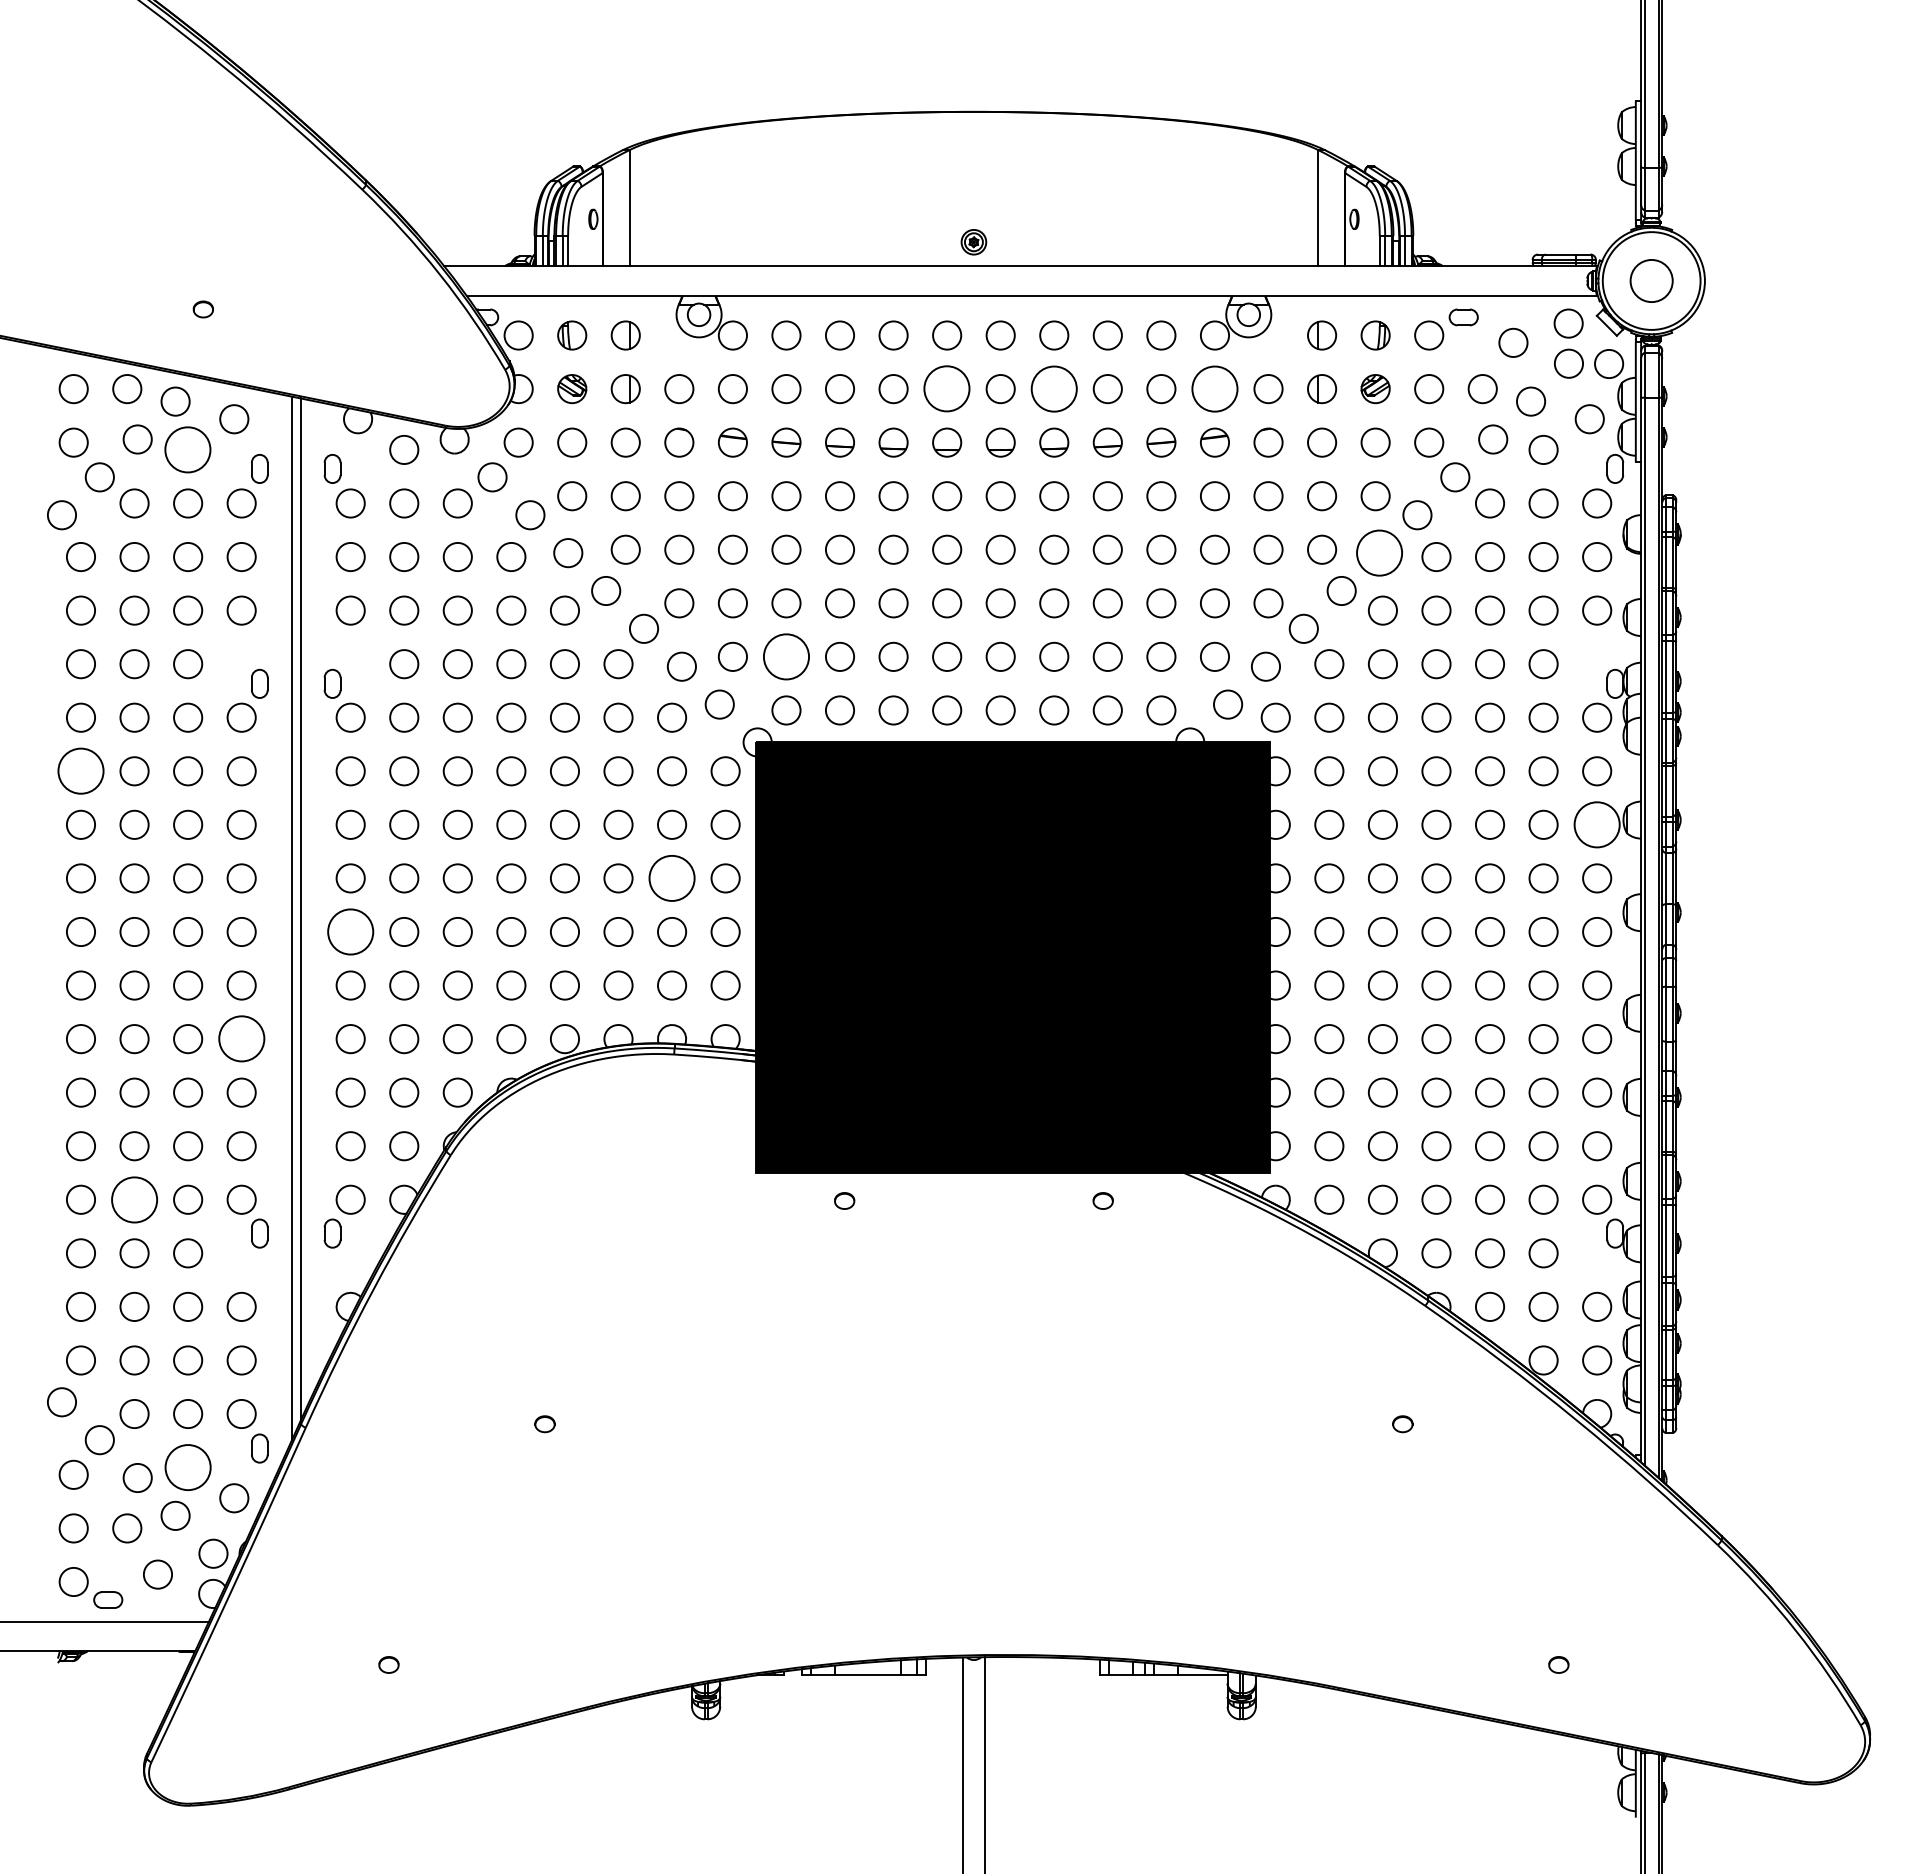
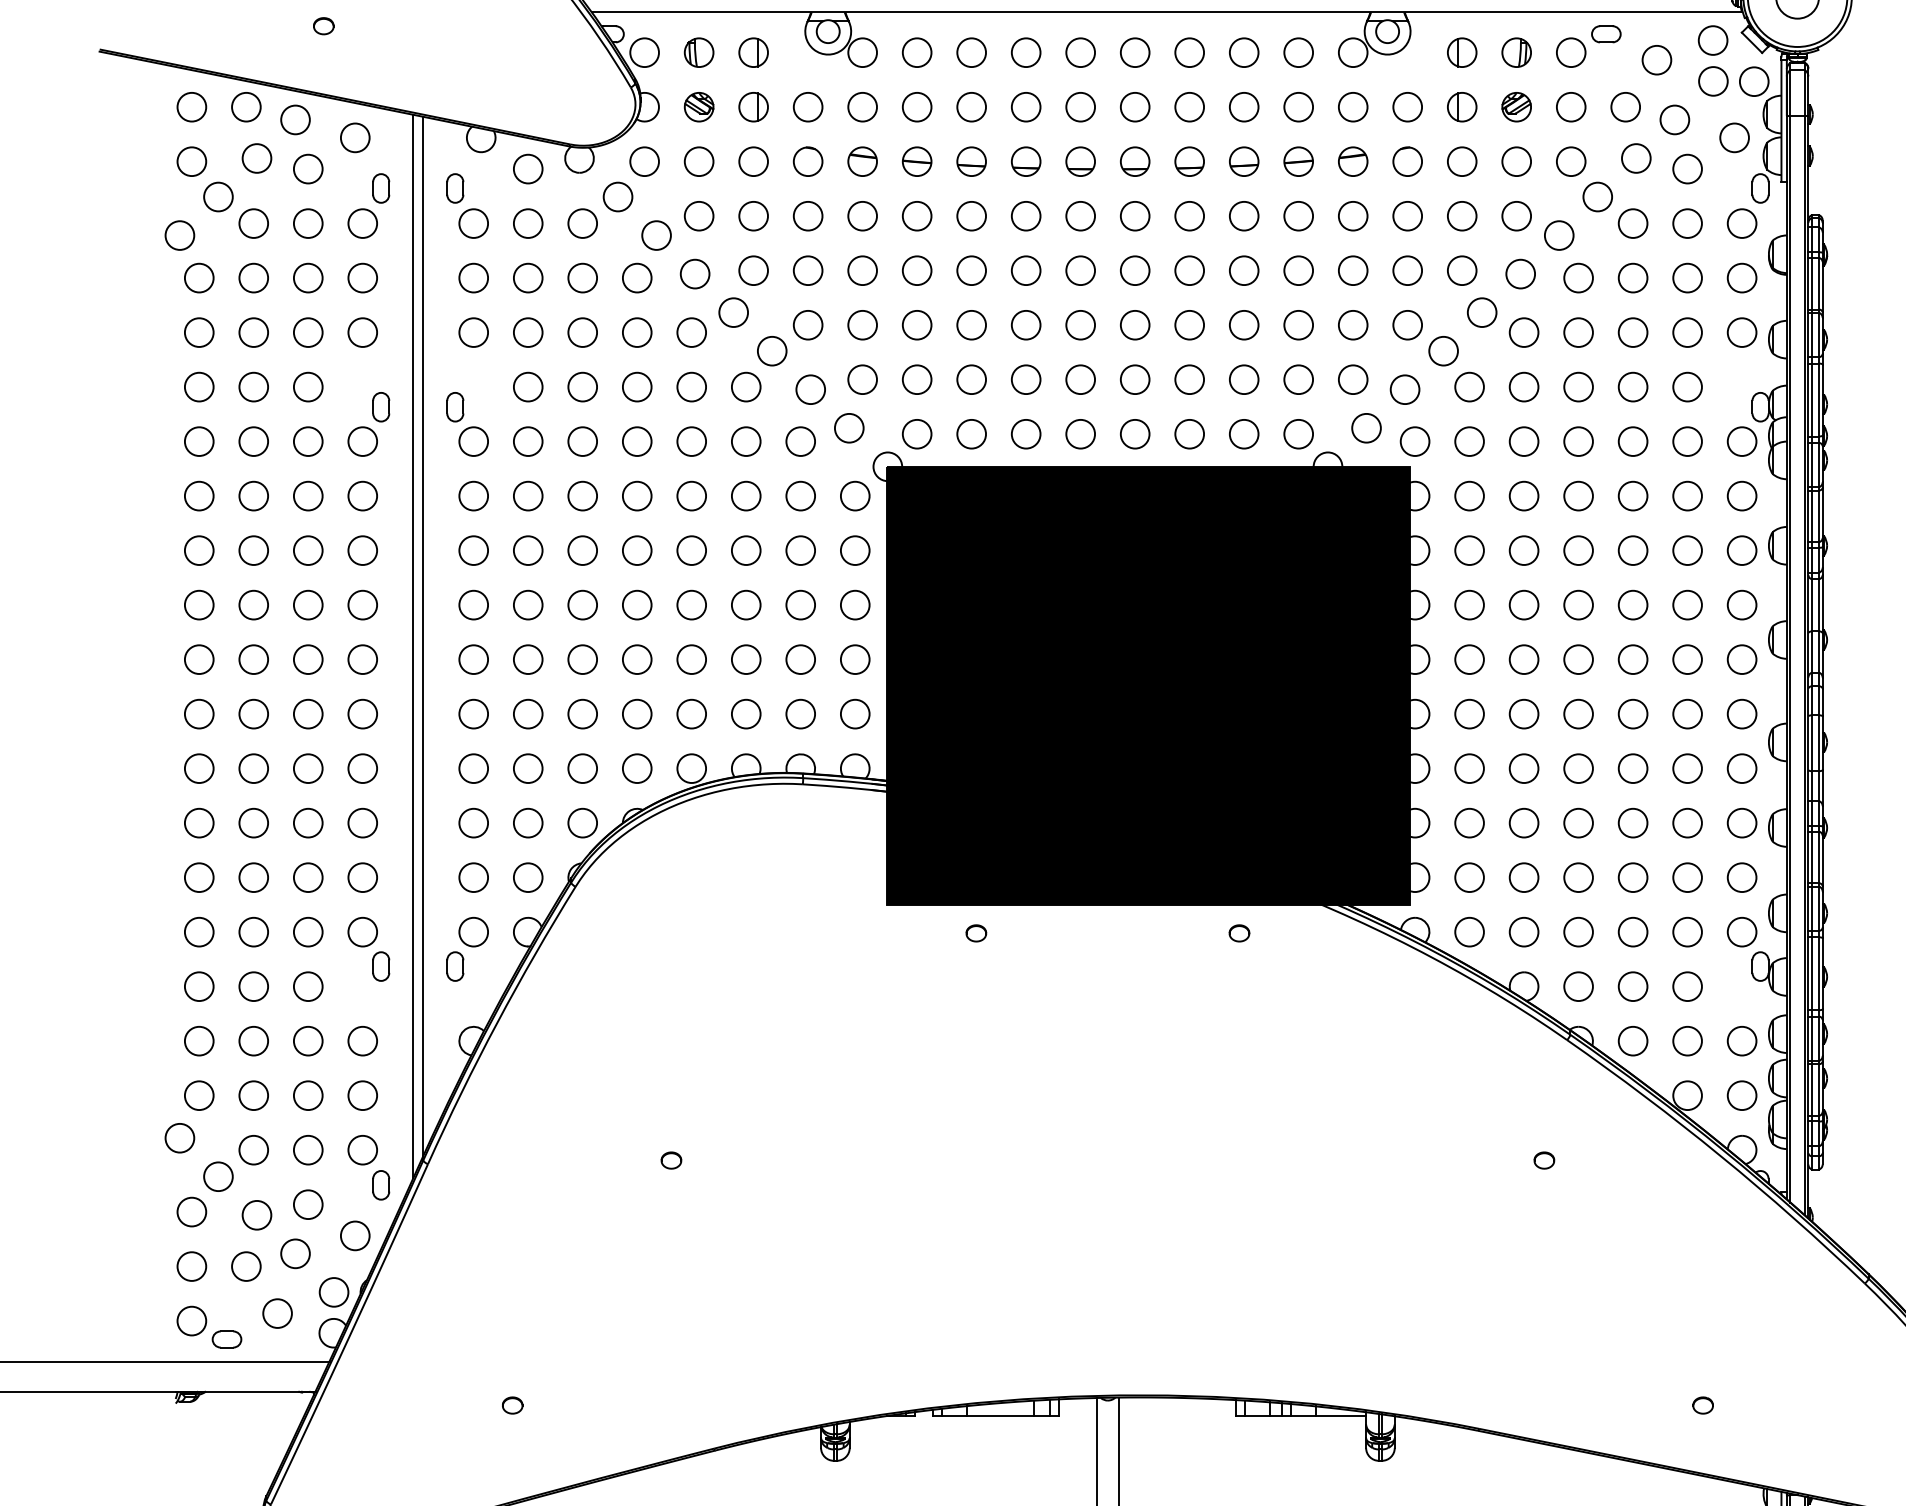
circle: (947, 389) -> (1081, 107), size x0.62
circle: (1054, 389) -> (1189, 107), size x0.62
circle: (1214, 389) -> (1352, 107), size x0.62
circle: (188, 449) -> (308, 168), size x0.62
circle: (1379, 553) -> (1520, 274), size x0.62
circle: (786, 656) -> (917, 379), size x0.62
circle: (80, 771) -> (198, 496), size x0.62
circle: (1597, 824) -> (1742, 550), size x0.62
circle: (671, 878) -> (800, 605), size x0.62
circle: (350, 931) -> (473, 659), size x0.62
circle: (241, 1039) -> (362, 769), size x0.62
circle: (134, 1199) -> (253, 931), size x0.62
circle: (188, 1467) -> (308, 1204), size x0.62

